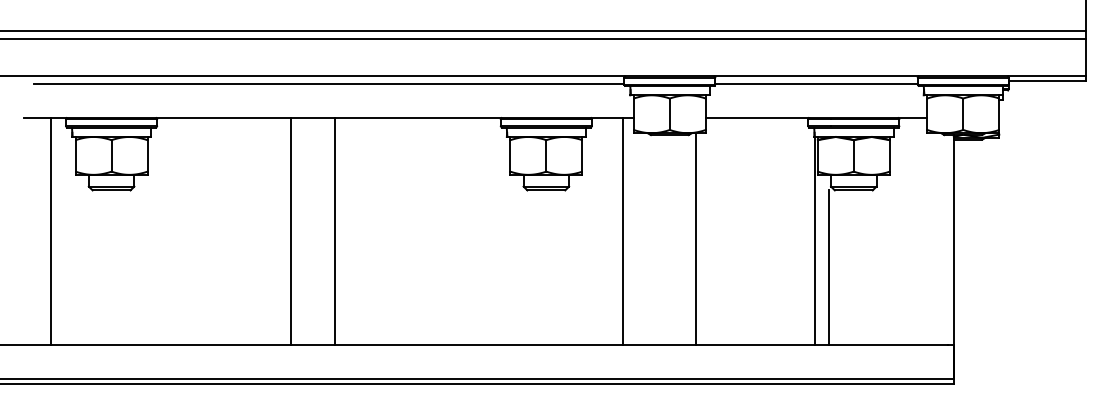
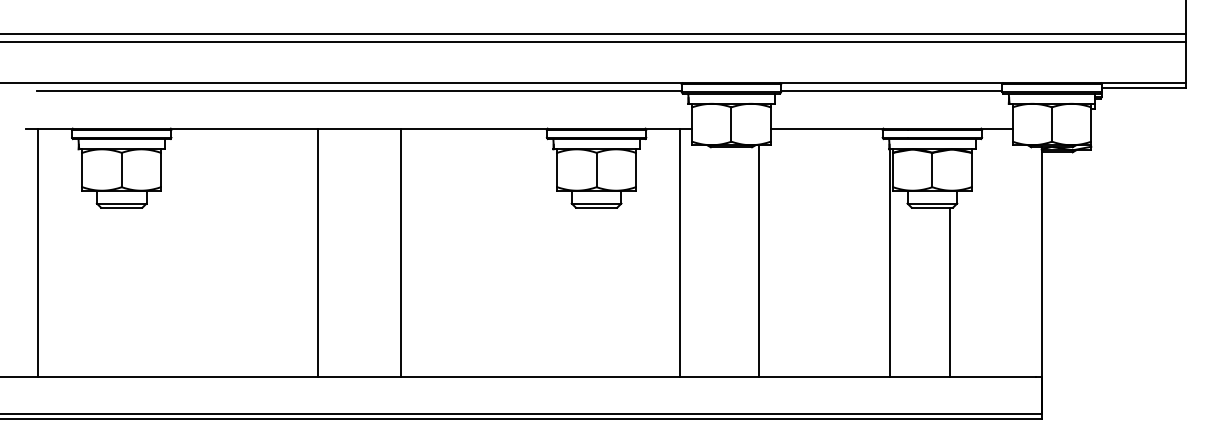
line: (51, 231) -> (38, 252), moved
line: (334, 231) -> (400, 252), moved
line: (828, 267) -> (949, 291), moved

